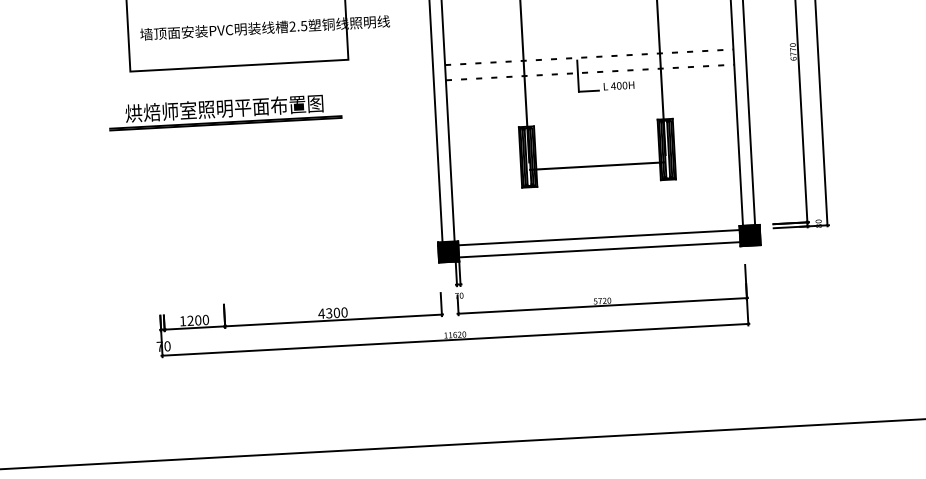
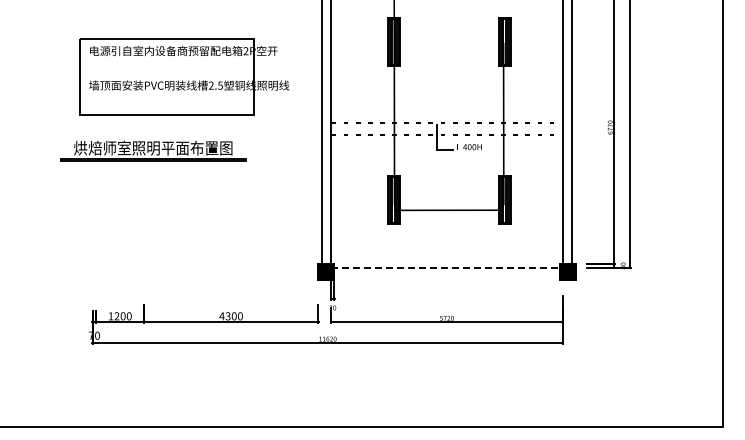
line: (599, 237) -> (447, 267), solid -> dashed
line: (601, 249) -> (448, 277), removed

